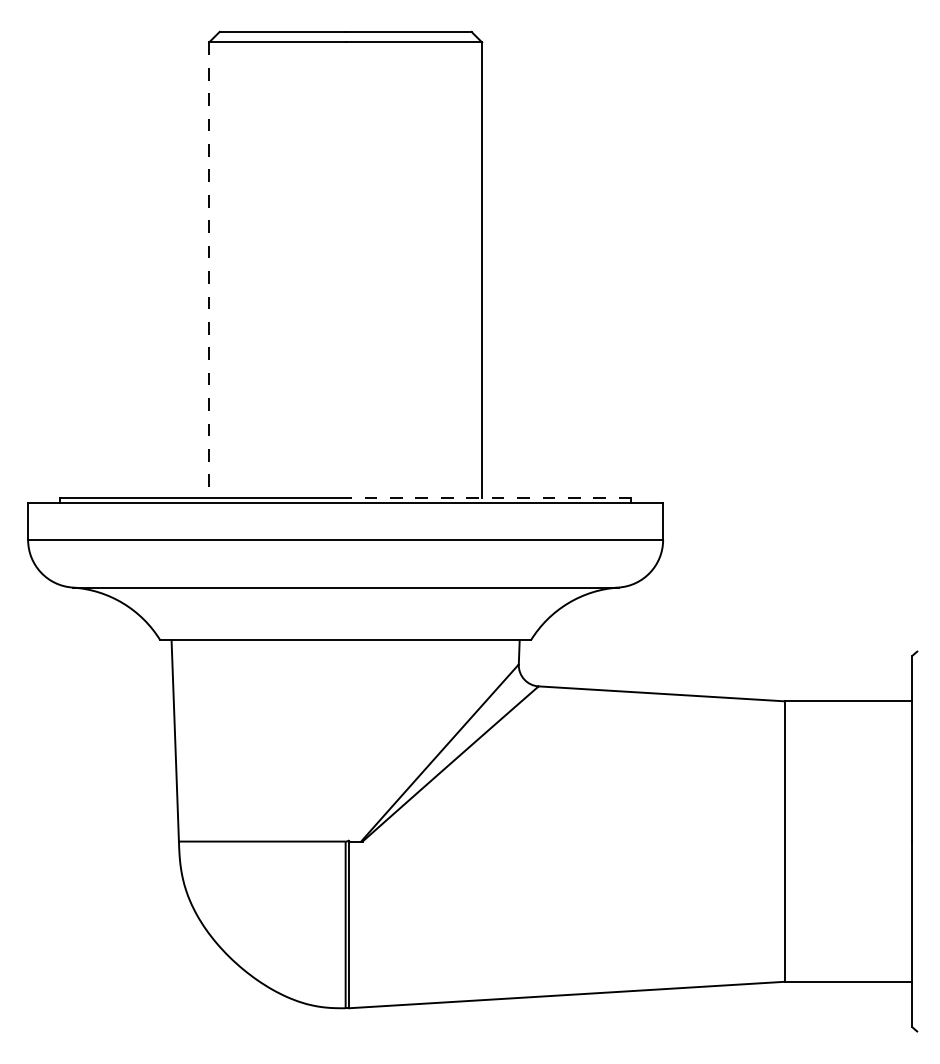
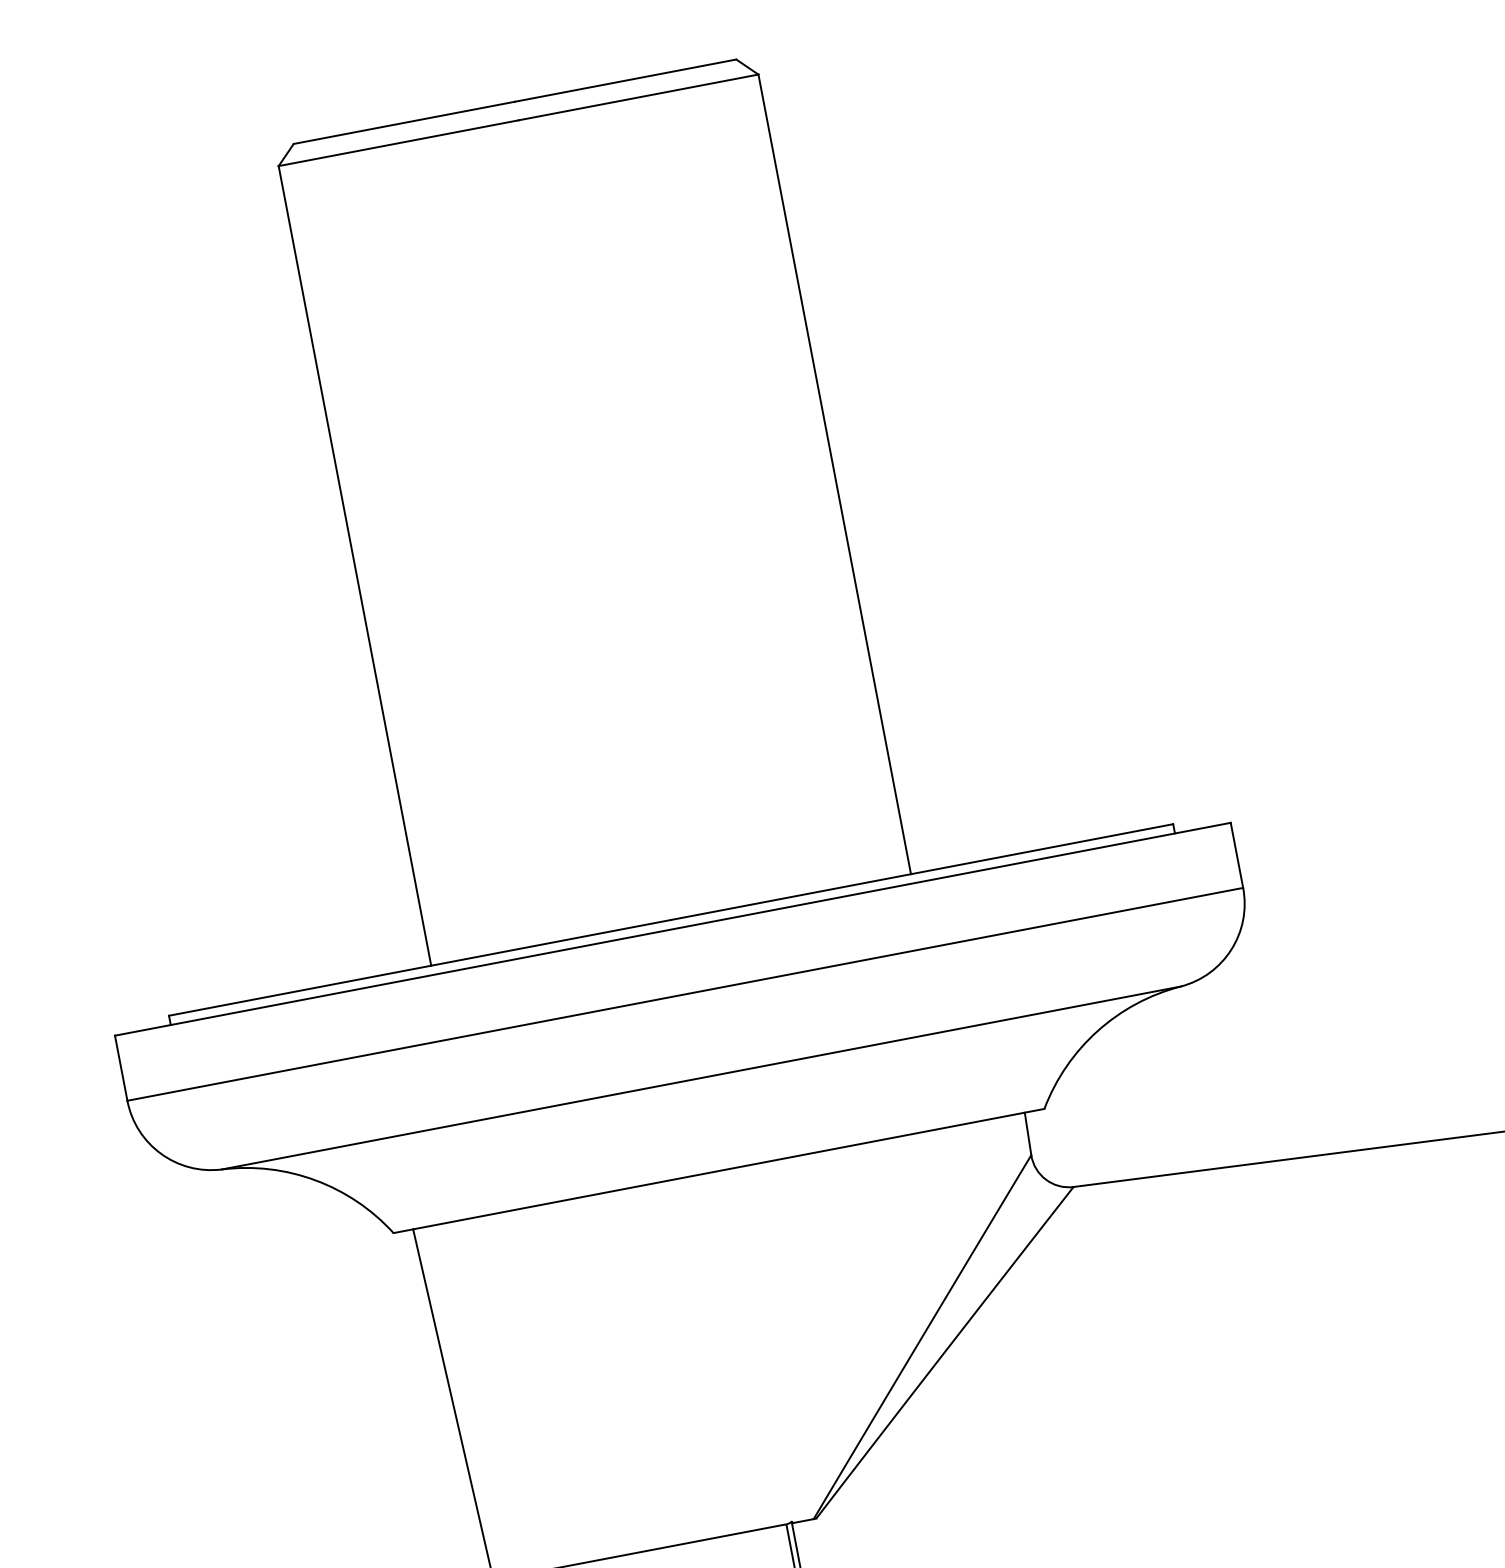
line: (209, 270) -> (355, 566), dashed -> solid
line: (488, 497) -> (922, 871), dashed -> solid

